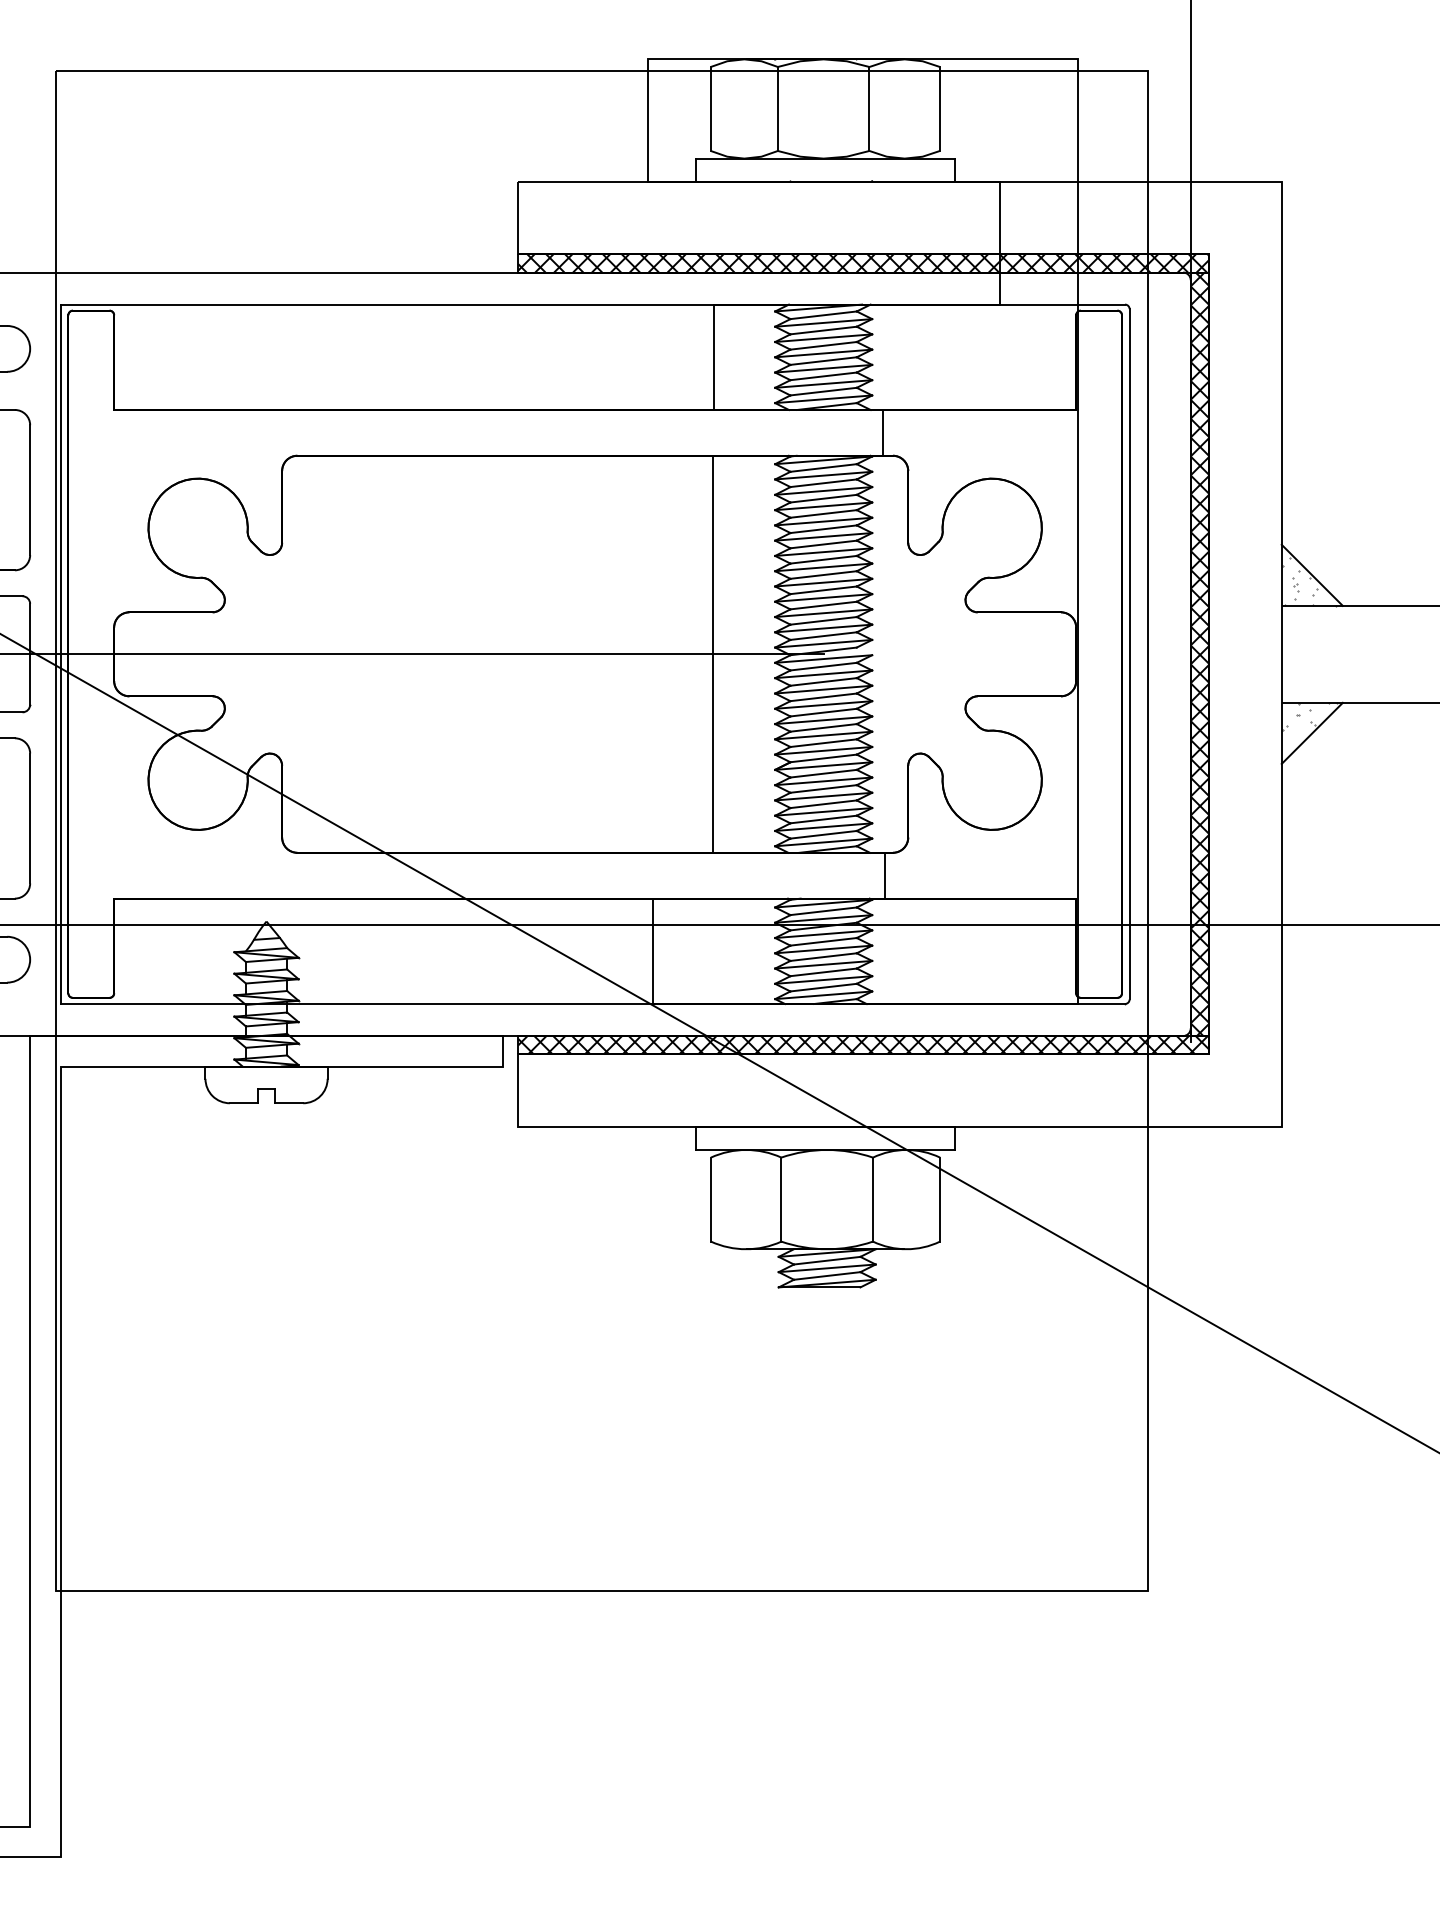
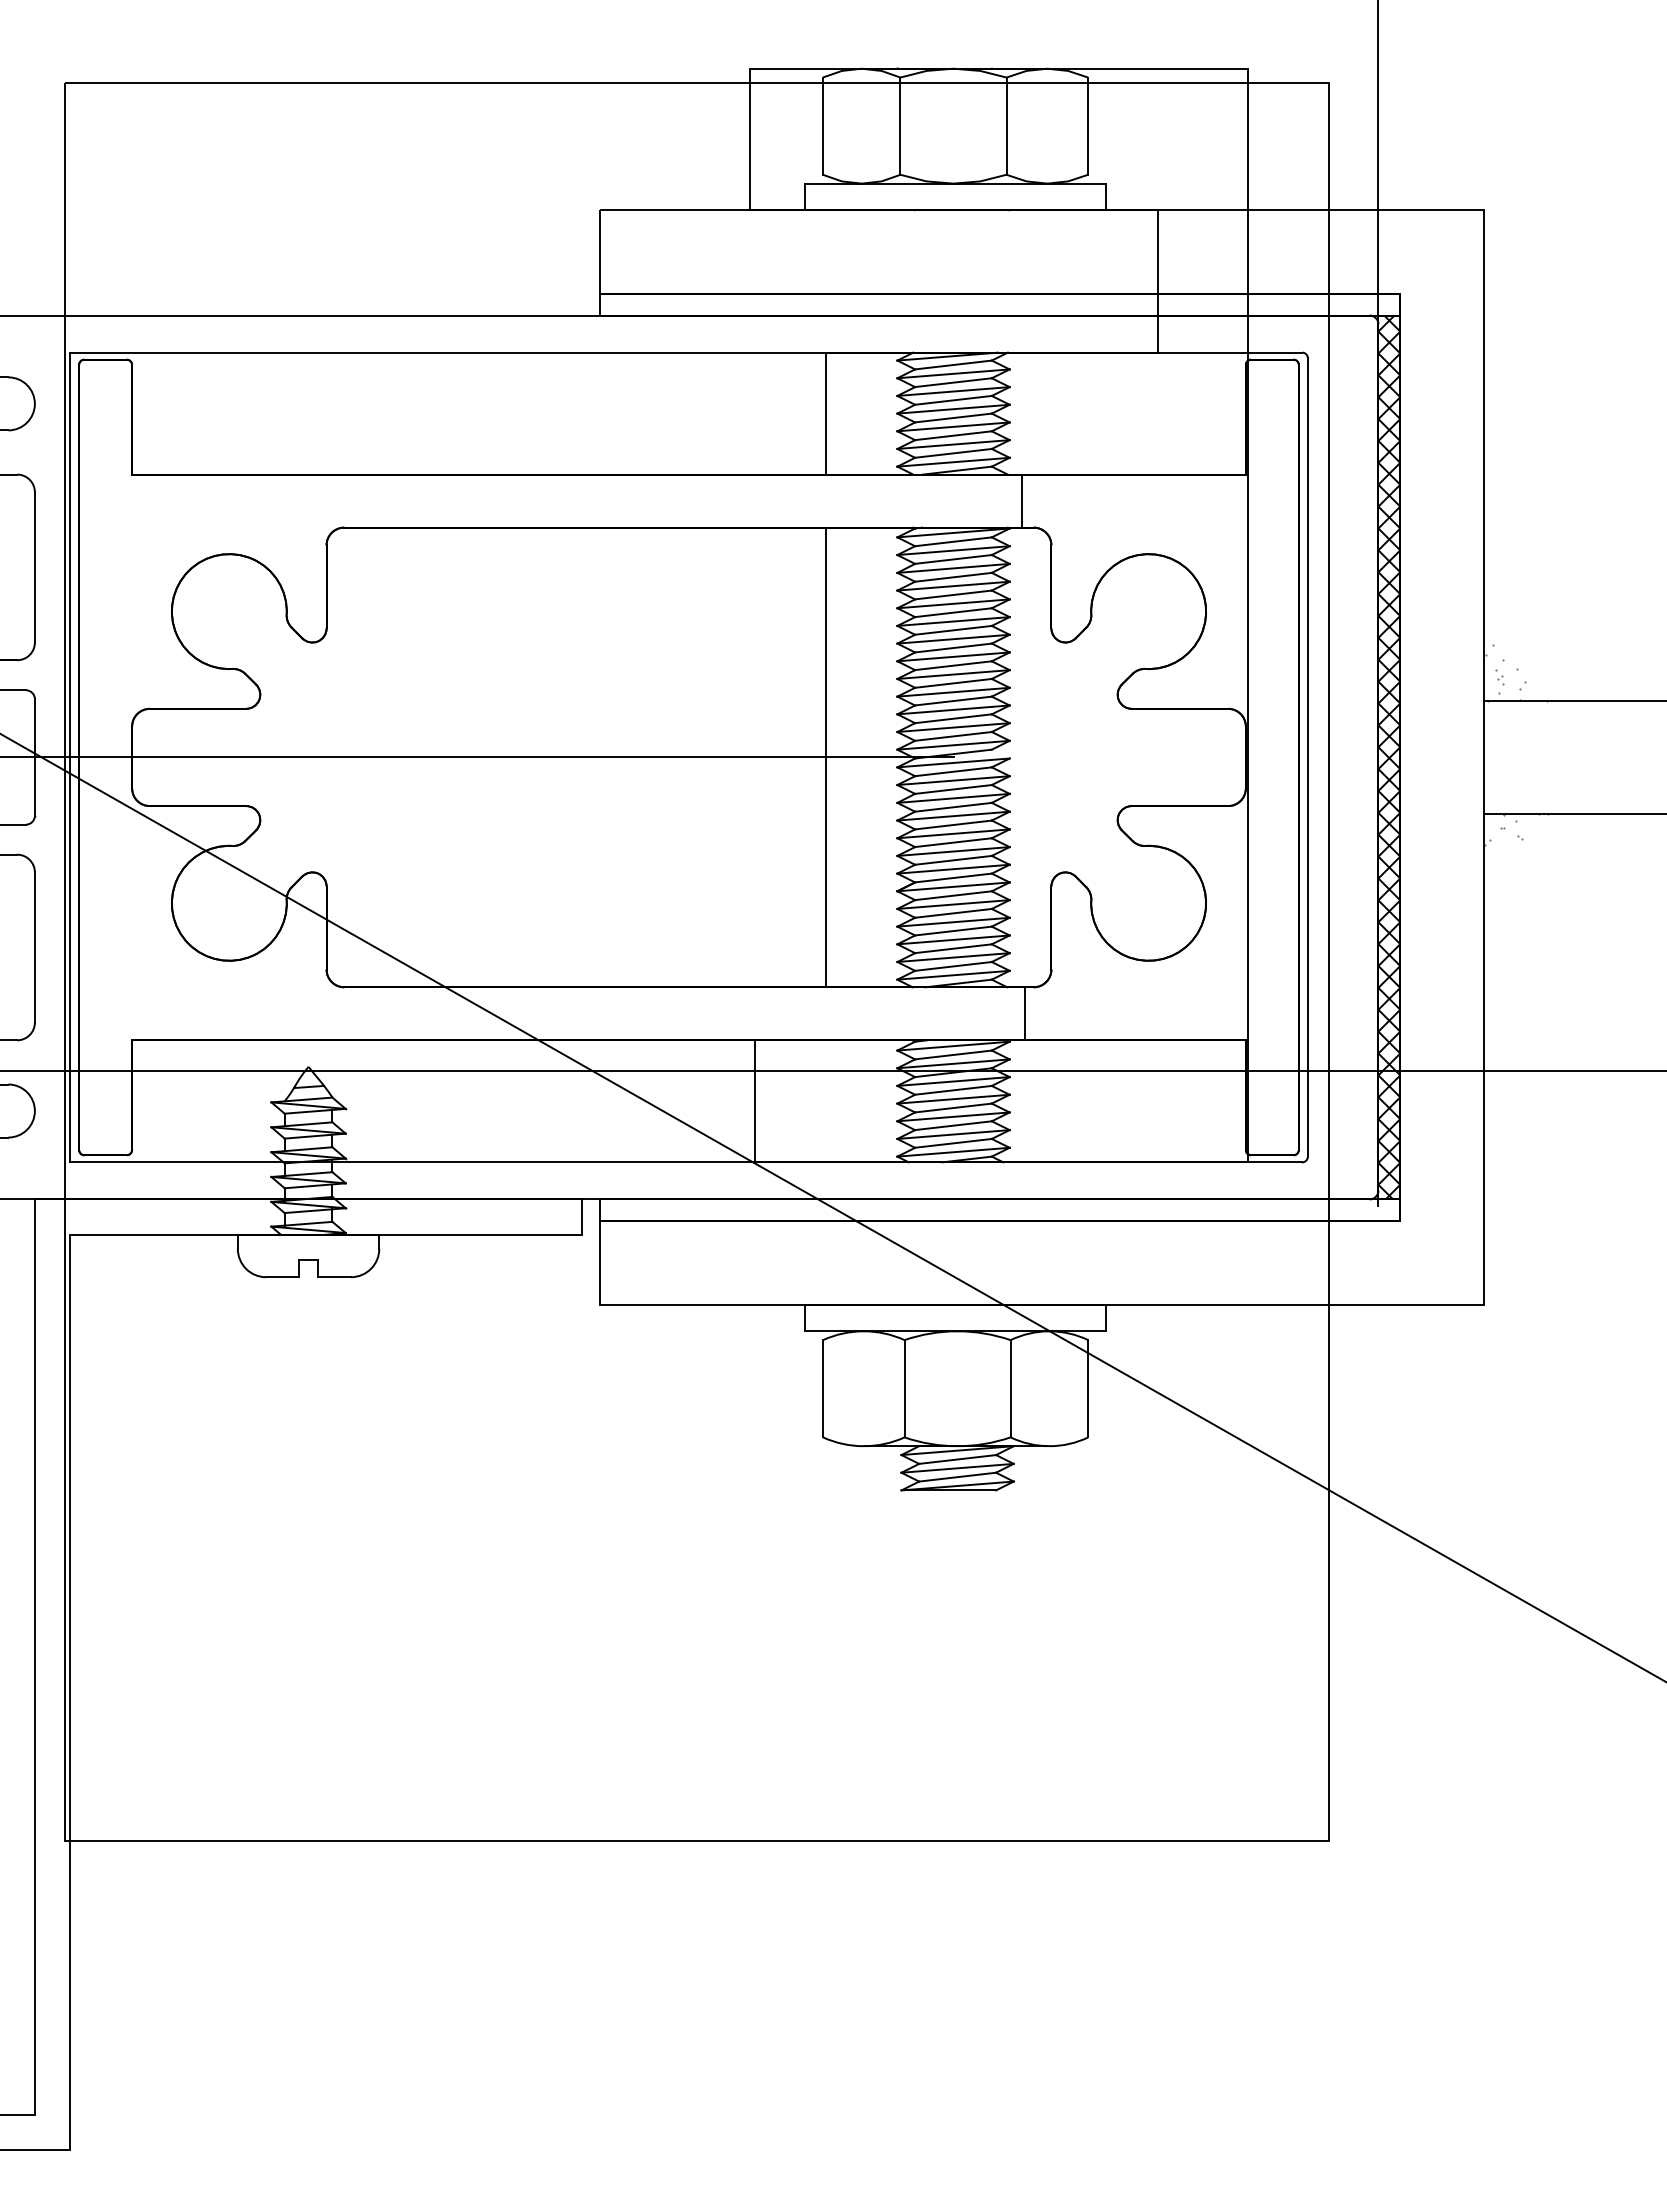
hatch: (863, 263) -> (999, 304), removed
line: (1311, 574) -> (1518, 665), removed
line: (1311, 732) -> (1518, 848), removed
hatch: (863, 1044) -> (999, 1209), removed

